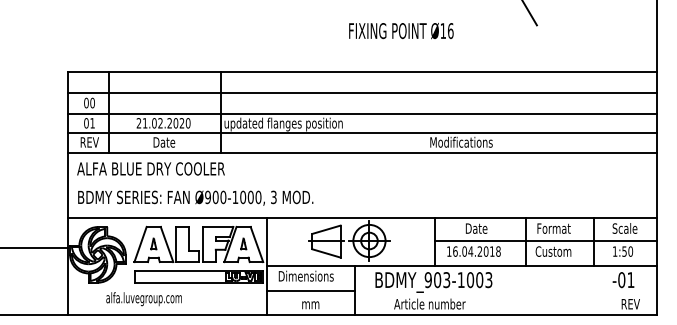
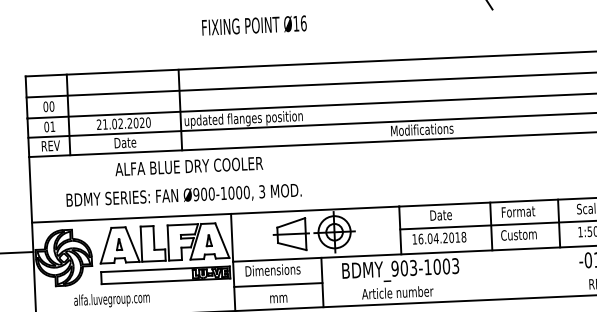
text: (401, 30) -> (254, 25), moved
text: (150, 168) -> (188, 166), moved
text: (195, 197) -> (183, 195), moved

